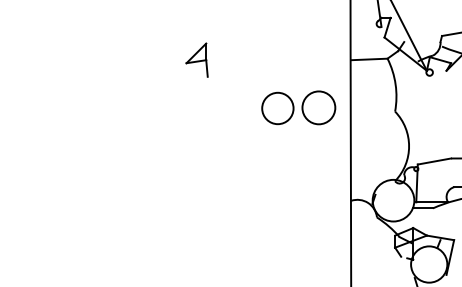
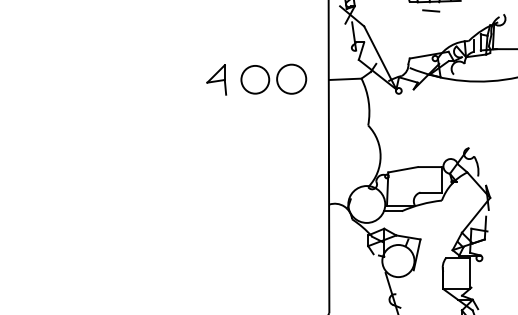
part: (196, 59) -> (216, 79), moved
part: (298, 107) -> (273, 78), moved

